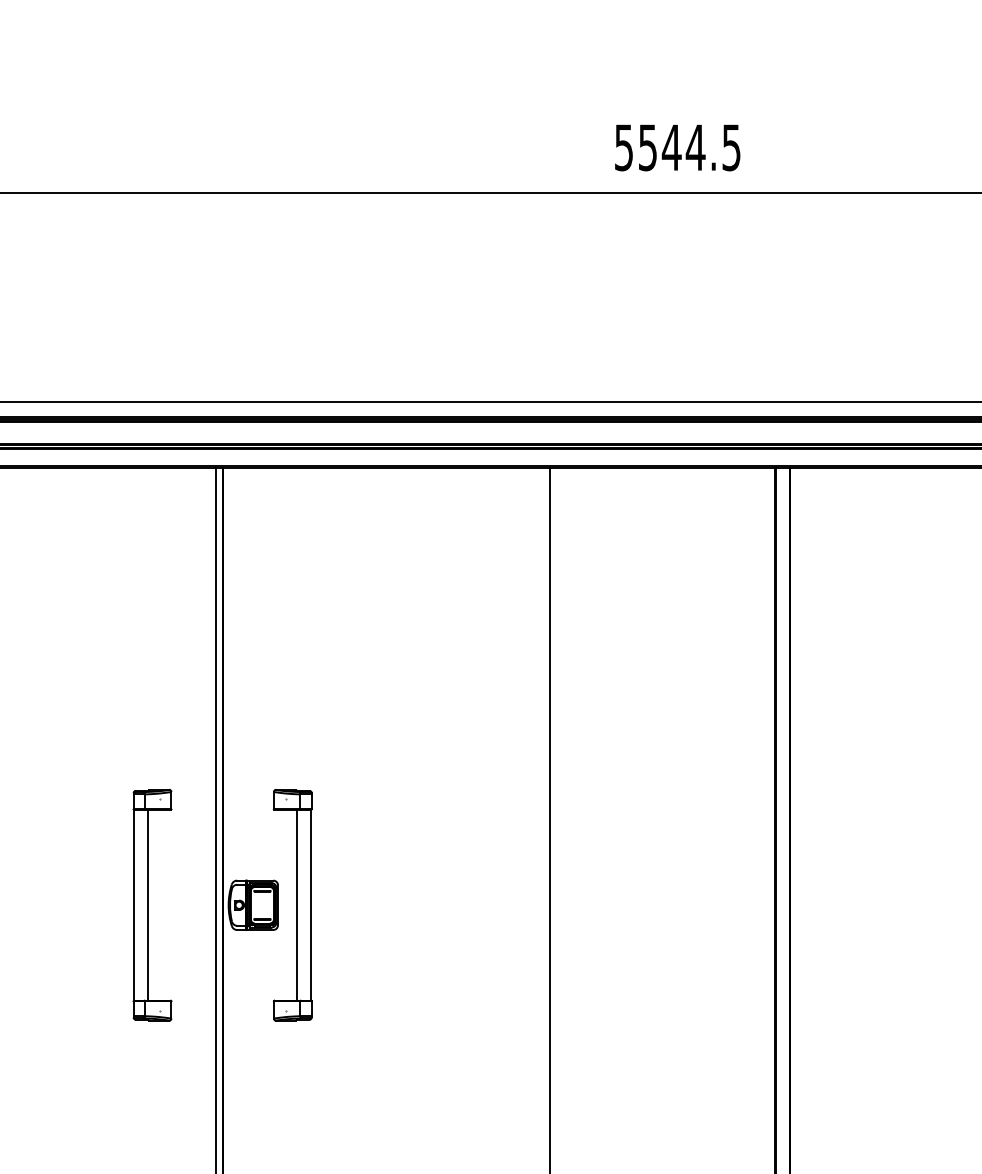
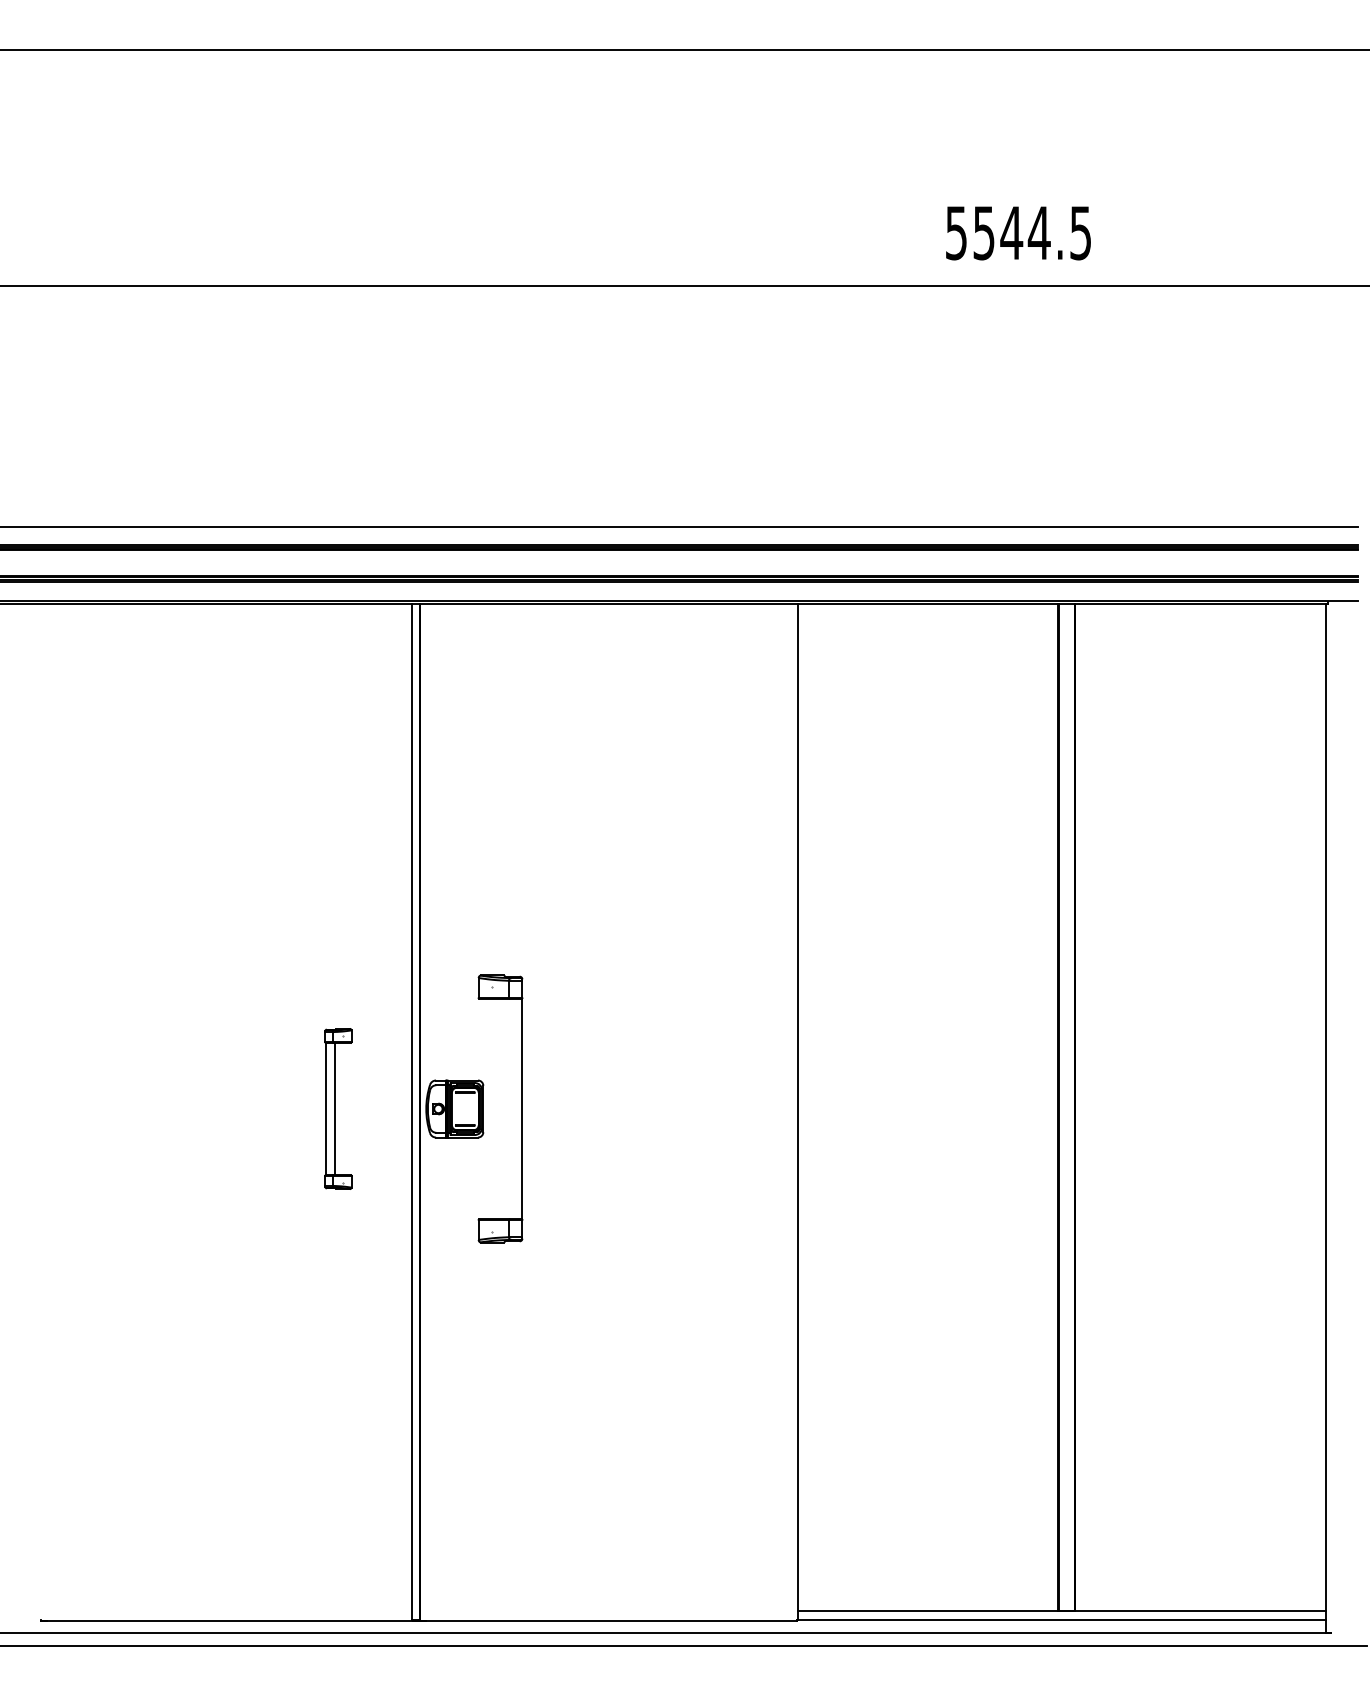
text: (677, 148) -> (1018, 233), moved
part: (152, 904) -> (338, 1108), size x0.6
line: (297, 904) -> (505, 1108), removed

